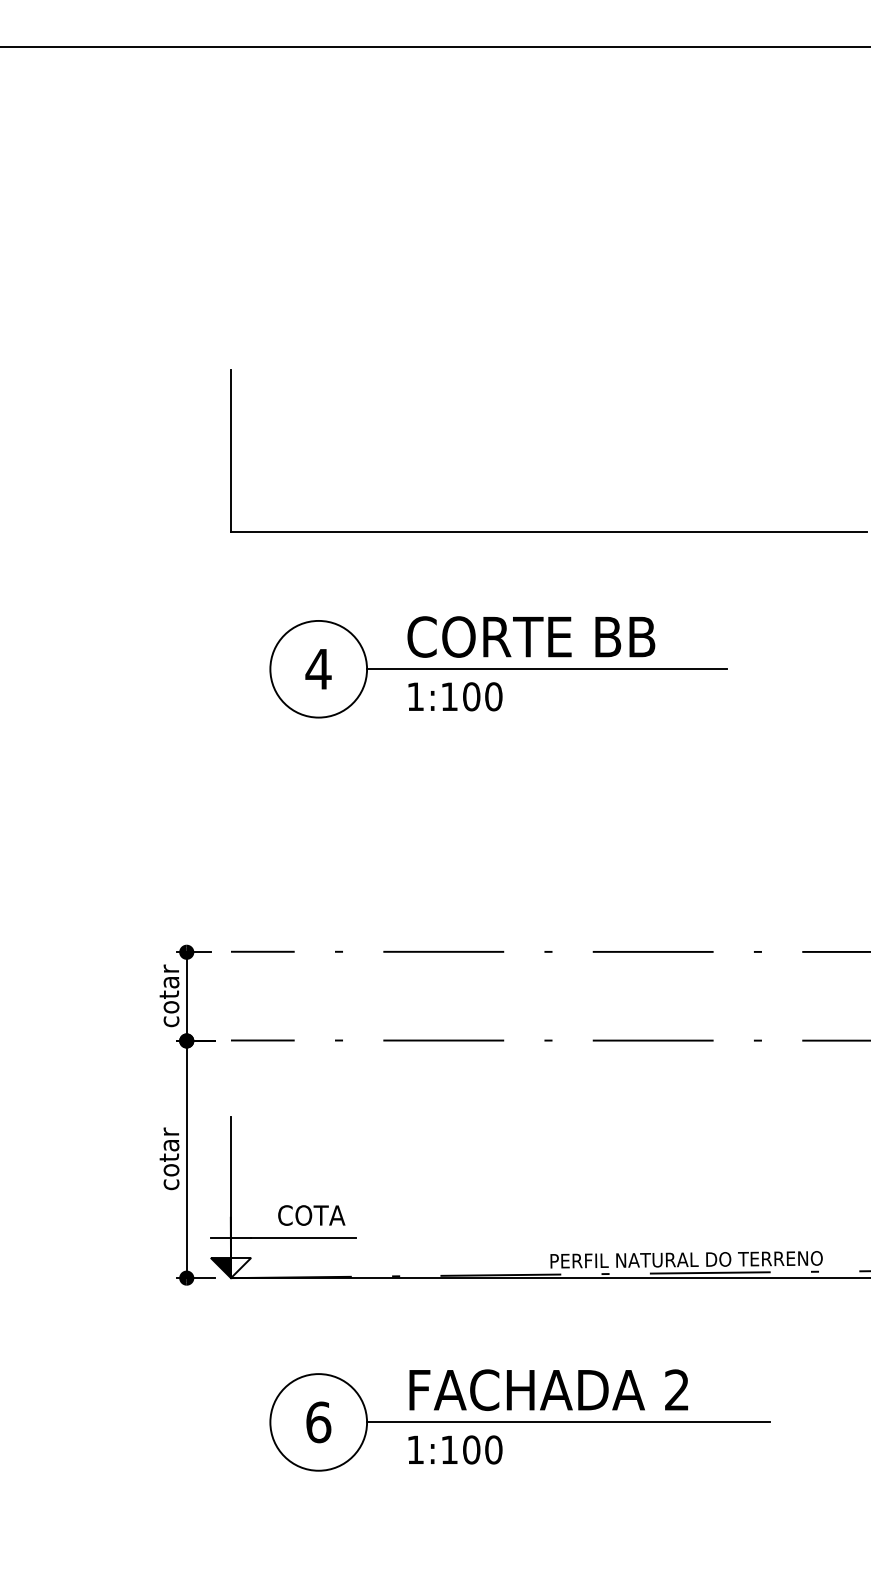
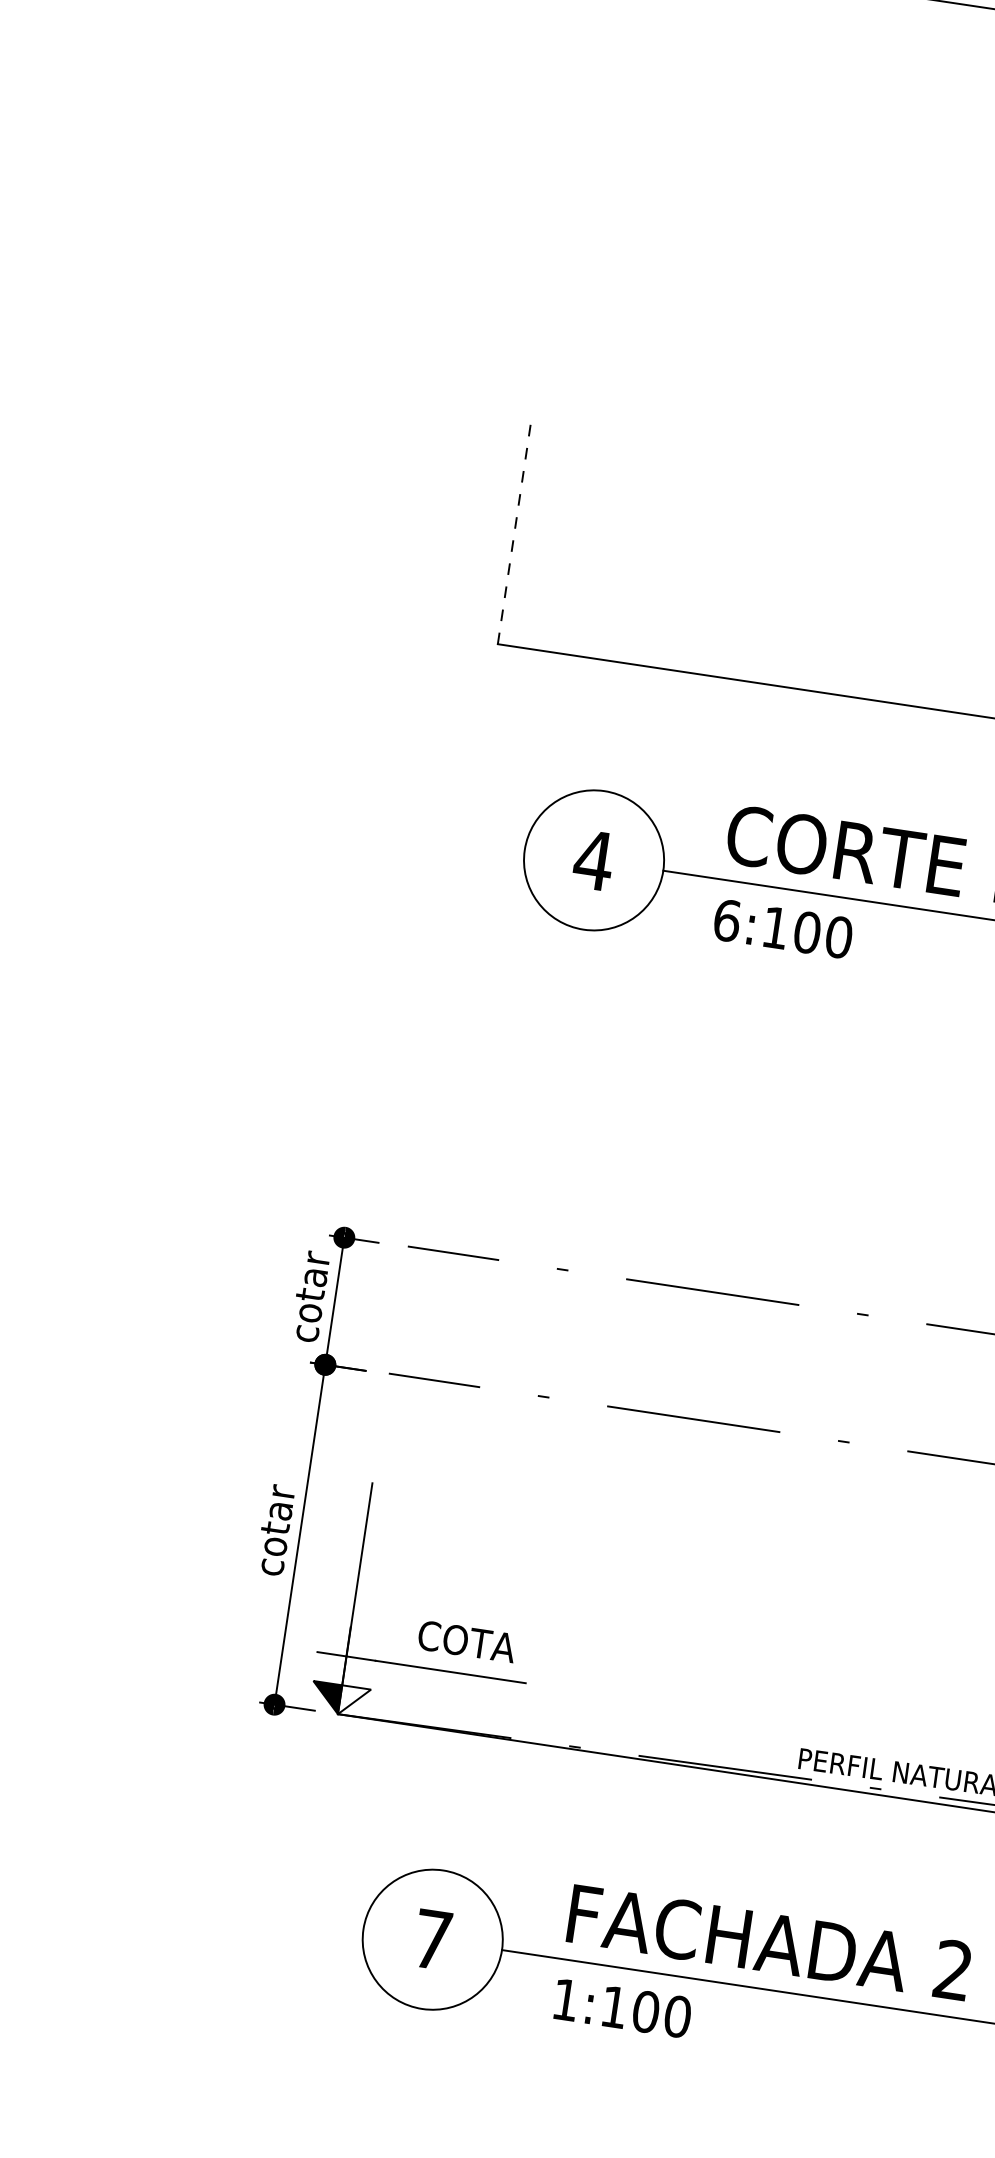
line: (230, 450) -> (514, 527), solid -> dashed
text: (415, 696) -> (726, 920), 1:100 -> 6:100
text: (318, 1422) -> (432, 1939), 6 -> 7

